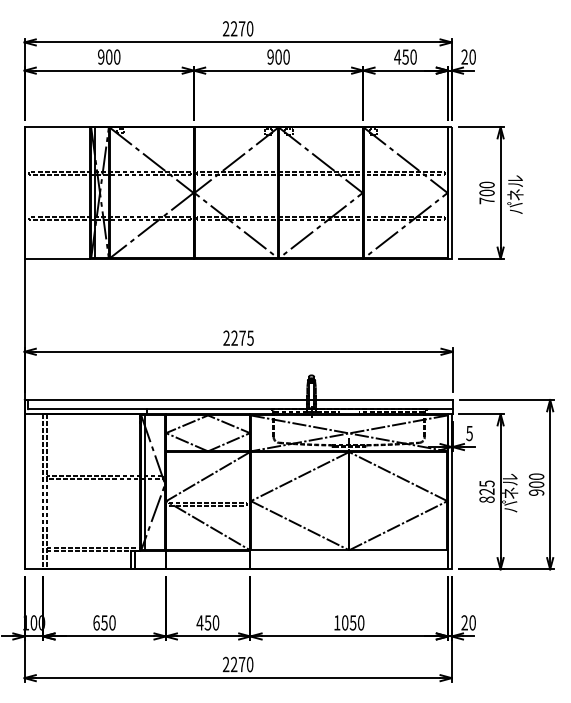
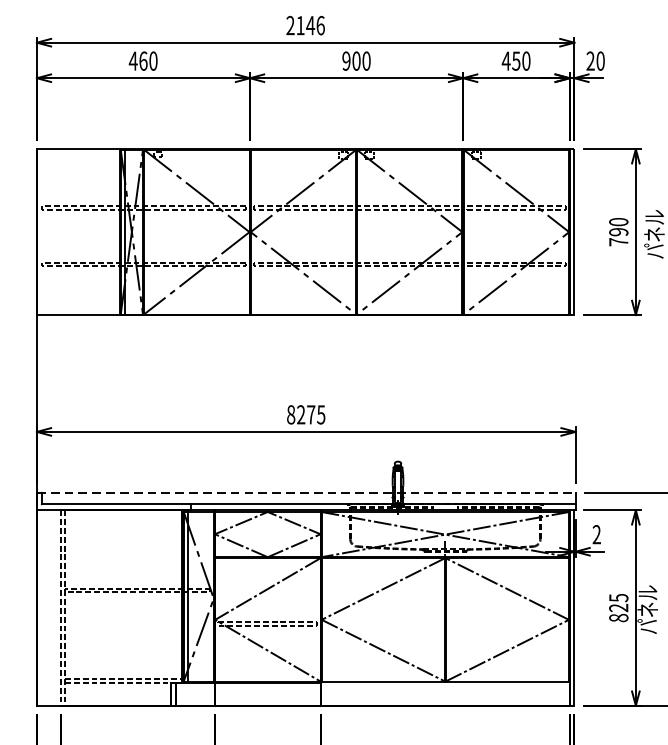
text: (241, 28) -> (309, 25), 2270 -> 2146
text: (104, 56) -> (137, 60), 900 -> 460
text: (486, 192) -> (618, 231), 700 -> 790
text: (226, 337) -> (290, 413), 2275 -> 8275
line: (239, 400) -> (307, 493), solid -> dashed
text: (469, 433) -> (596, 534), 5 -> 2

